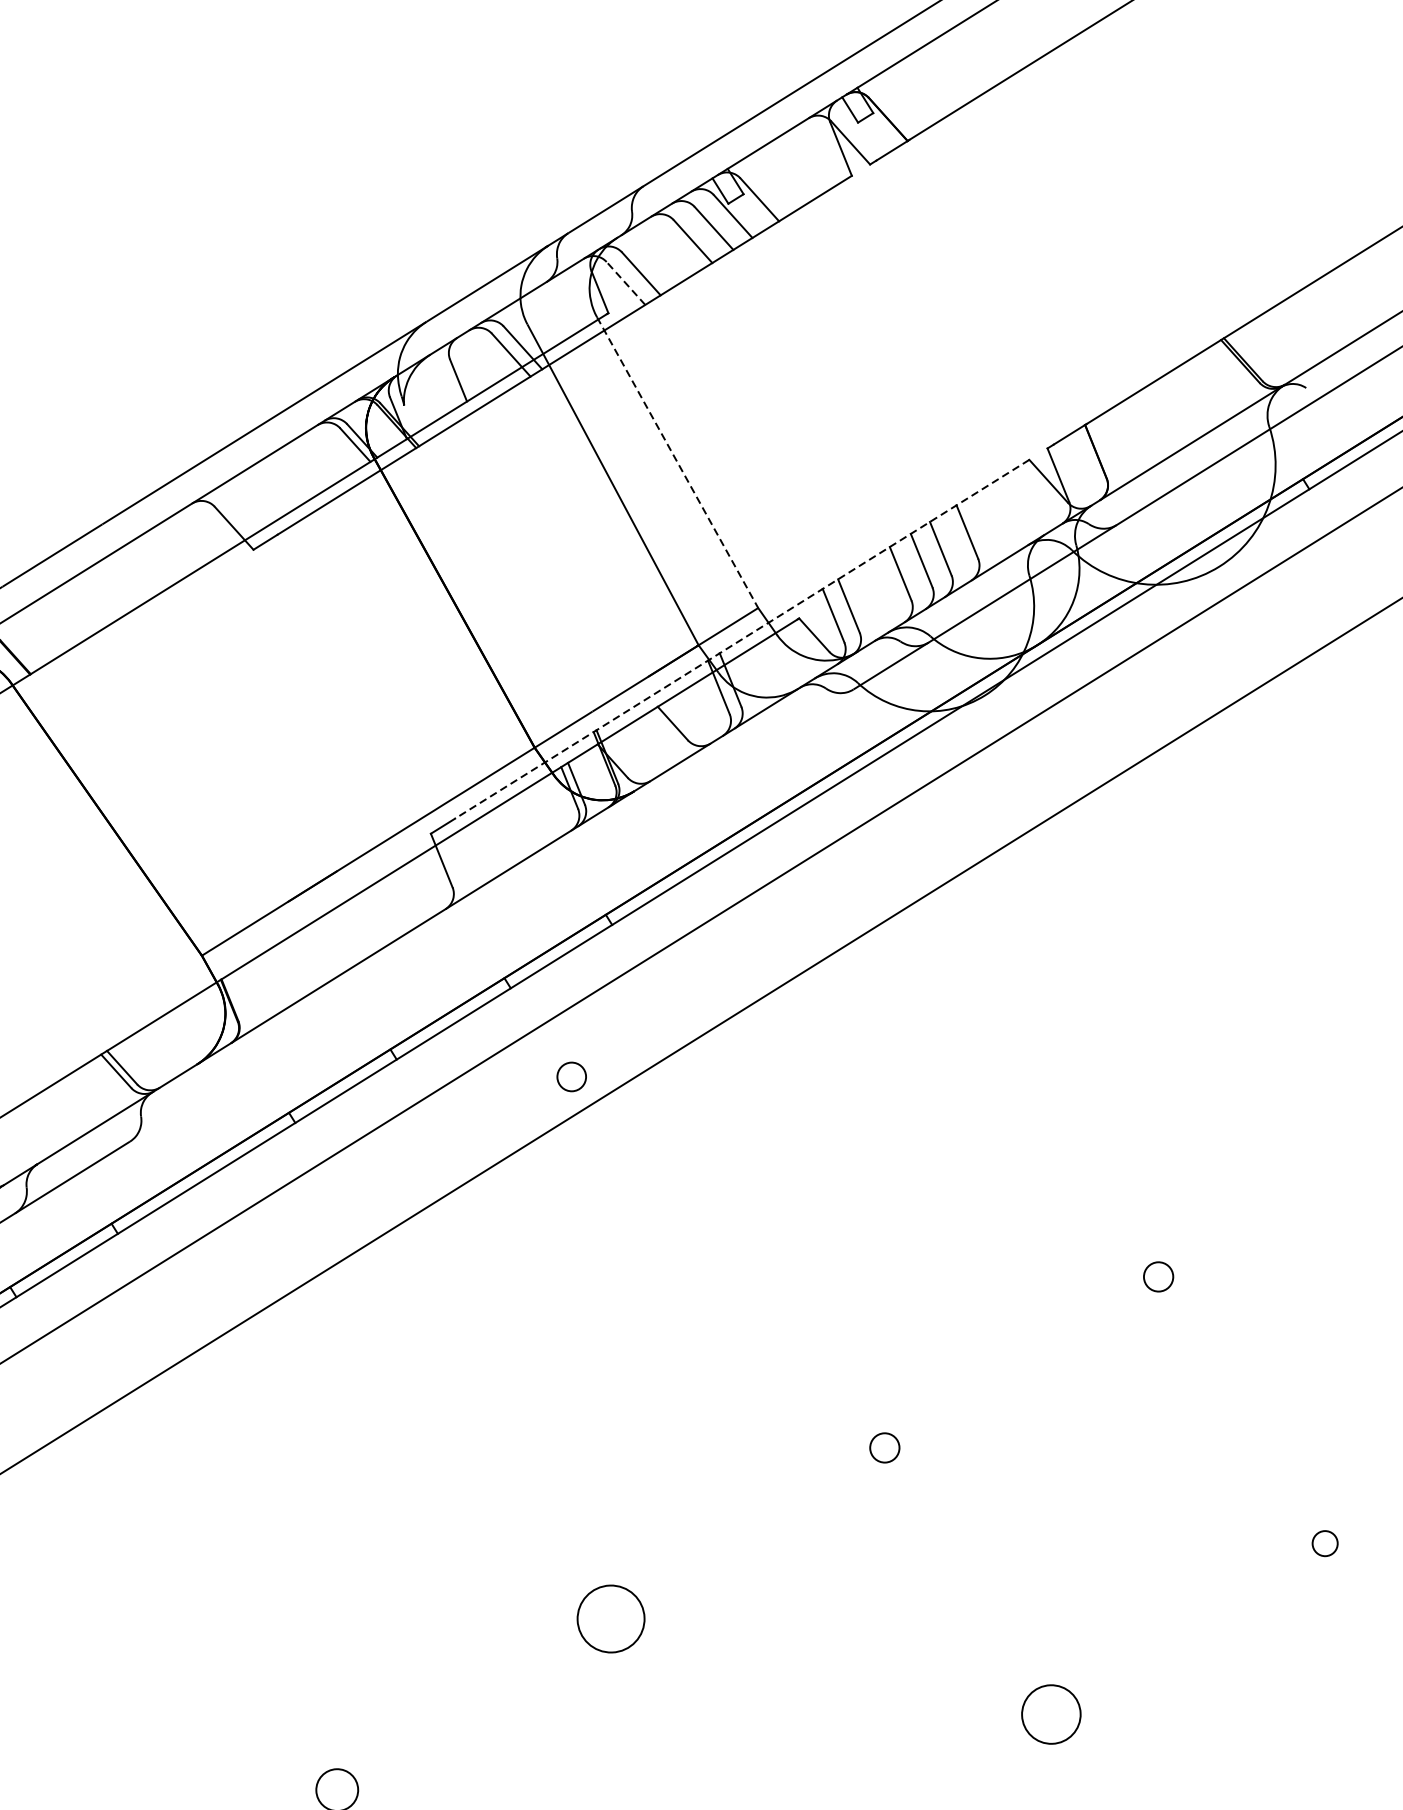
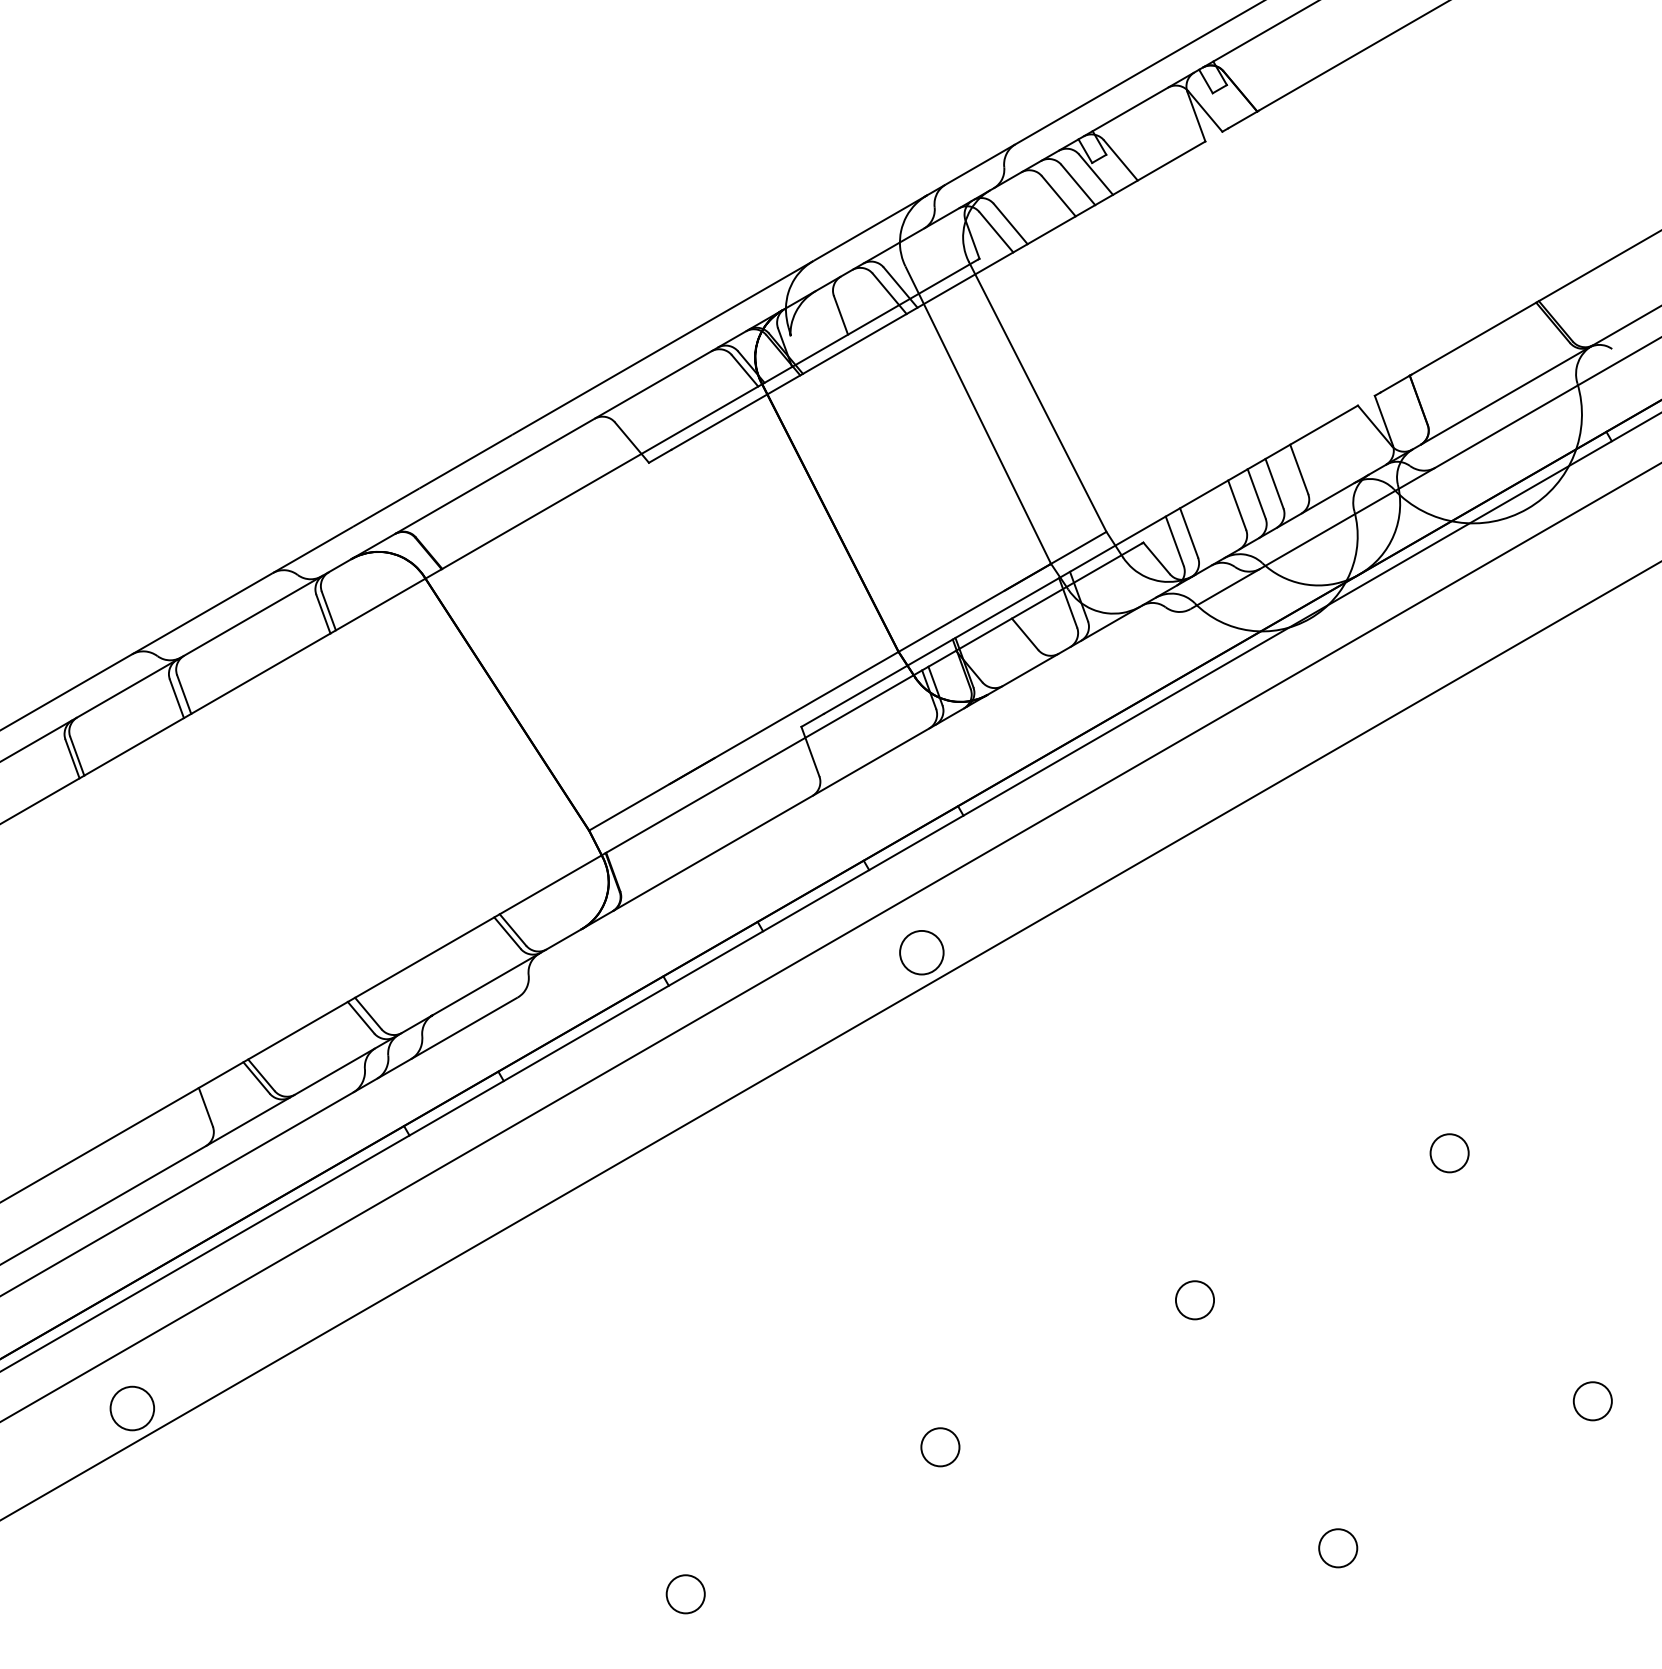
line: (626, 282) -> (996, 231), dashed -> solid
line: (678, 463) -> (1038, 397), dashed -> solid
line: (741, 640) -> (1090, 560), dashed -> solid
circle: (571, 1076) -> (921, 952), size x1.67
circle: (1158, 1277) -> (1449, 1153), size x1.43
circle: (884, 1448) -> (1194, 1300), size x1.43
circle: (1324, 1543) -> (1592, 1401), size x1.67
circle: (611, 1619) -> (940, 1447), size x0.62
circle: (1051, 1714) -> (1338, 1548), size x0.71

